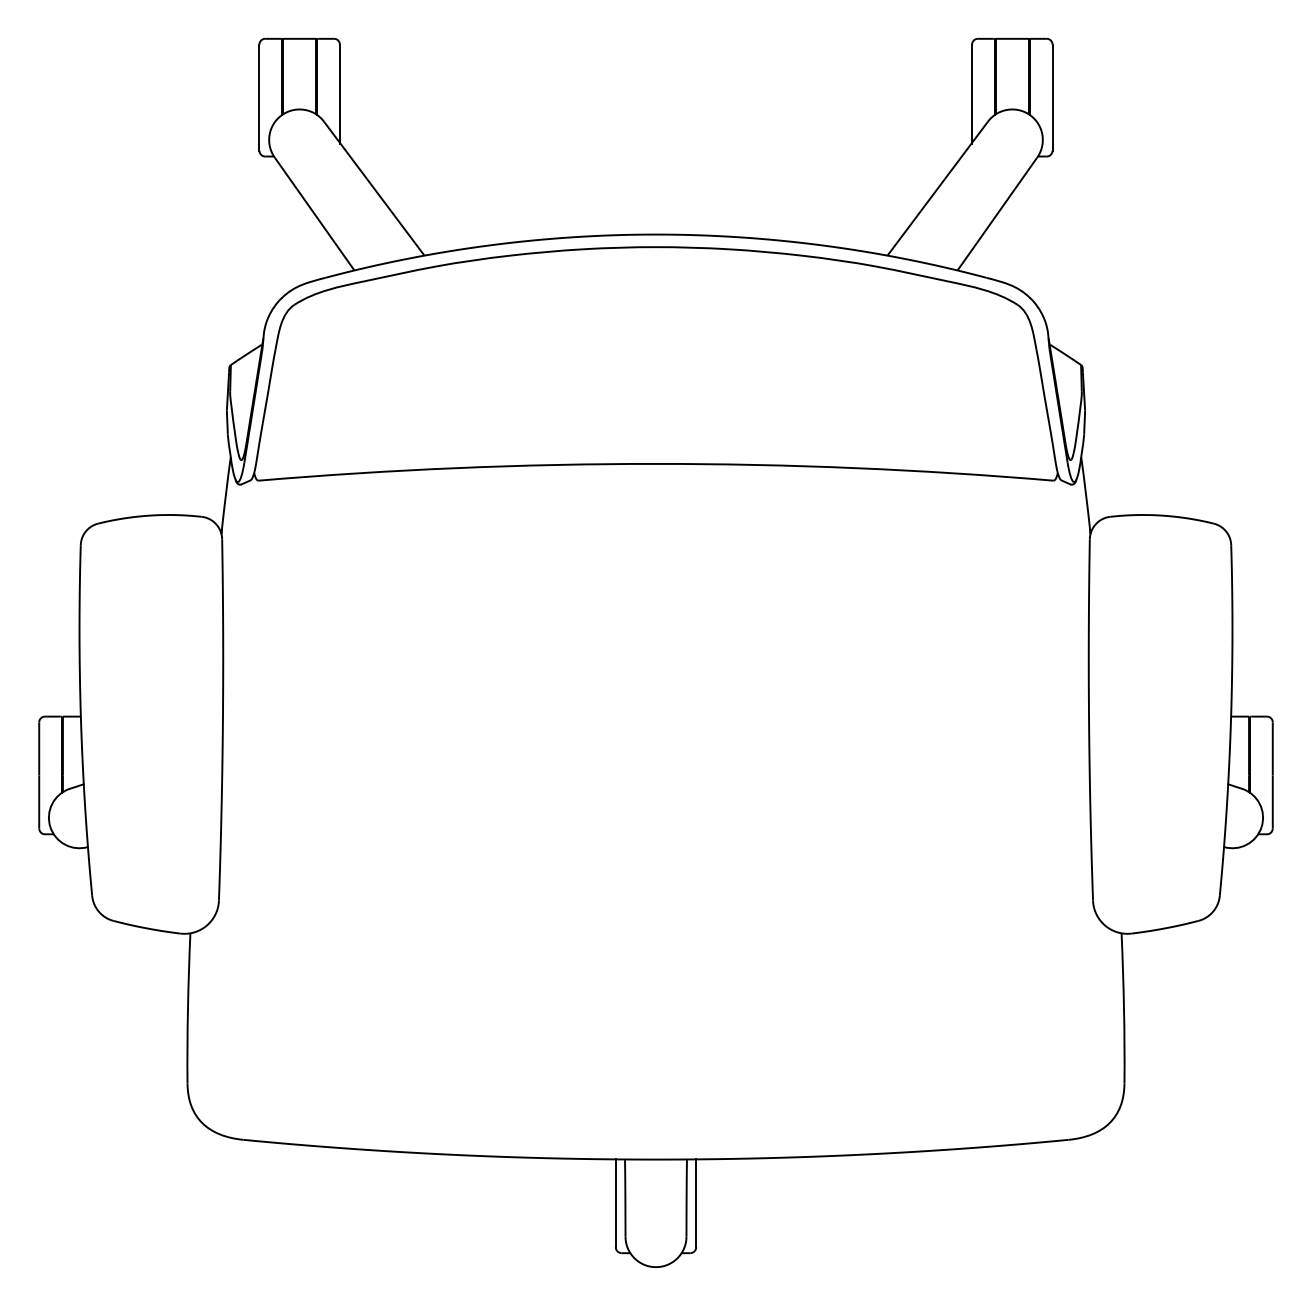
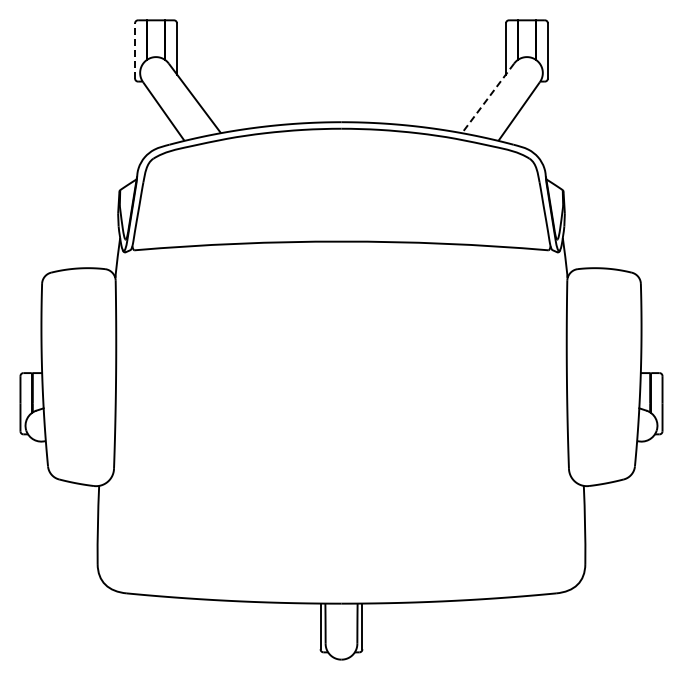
line: (260, 96) -> (135, 50), solid -> dashed
line: (936, 189) -> (487, 98), solid -> dashed

